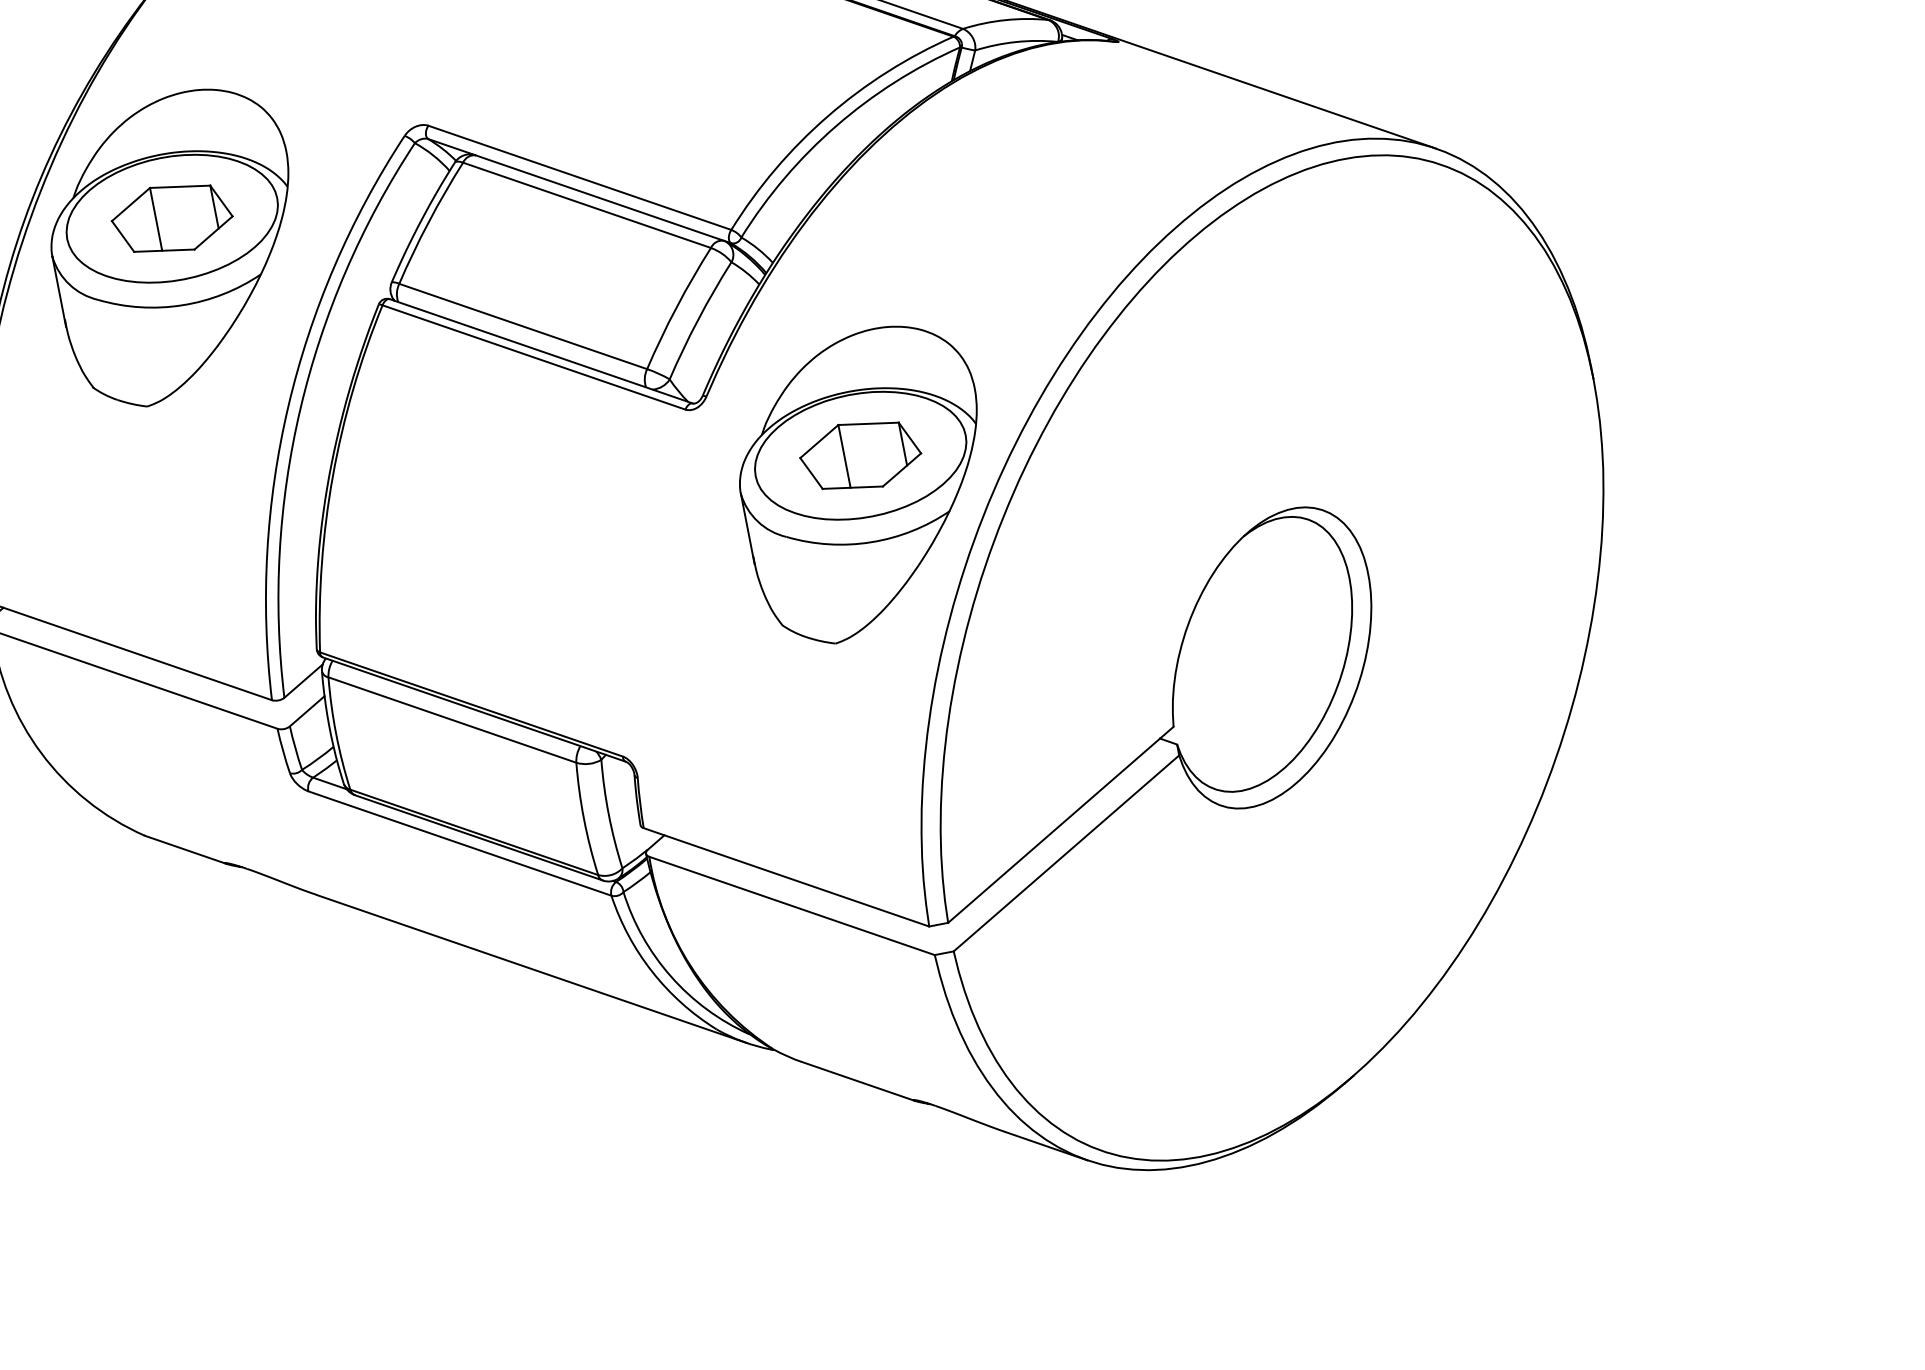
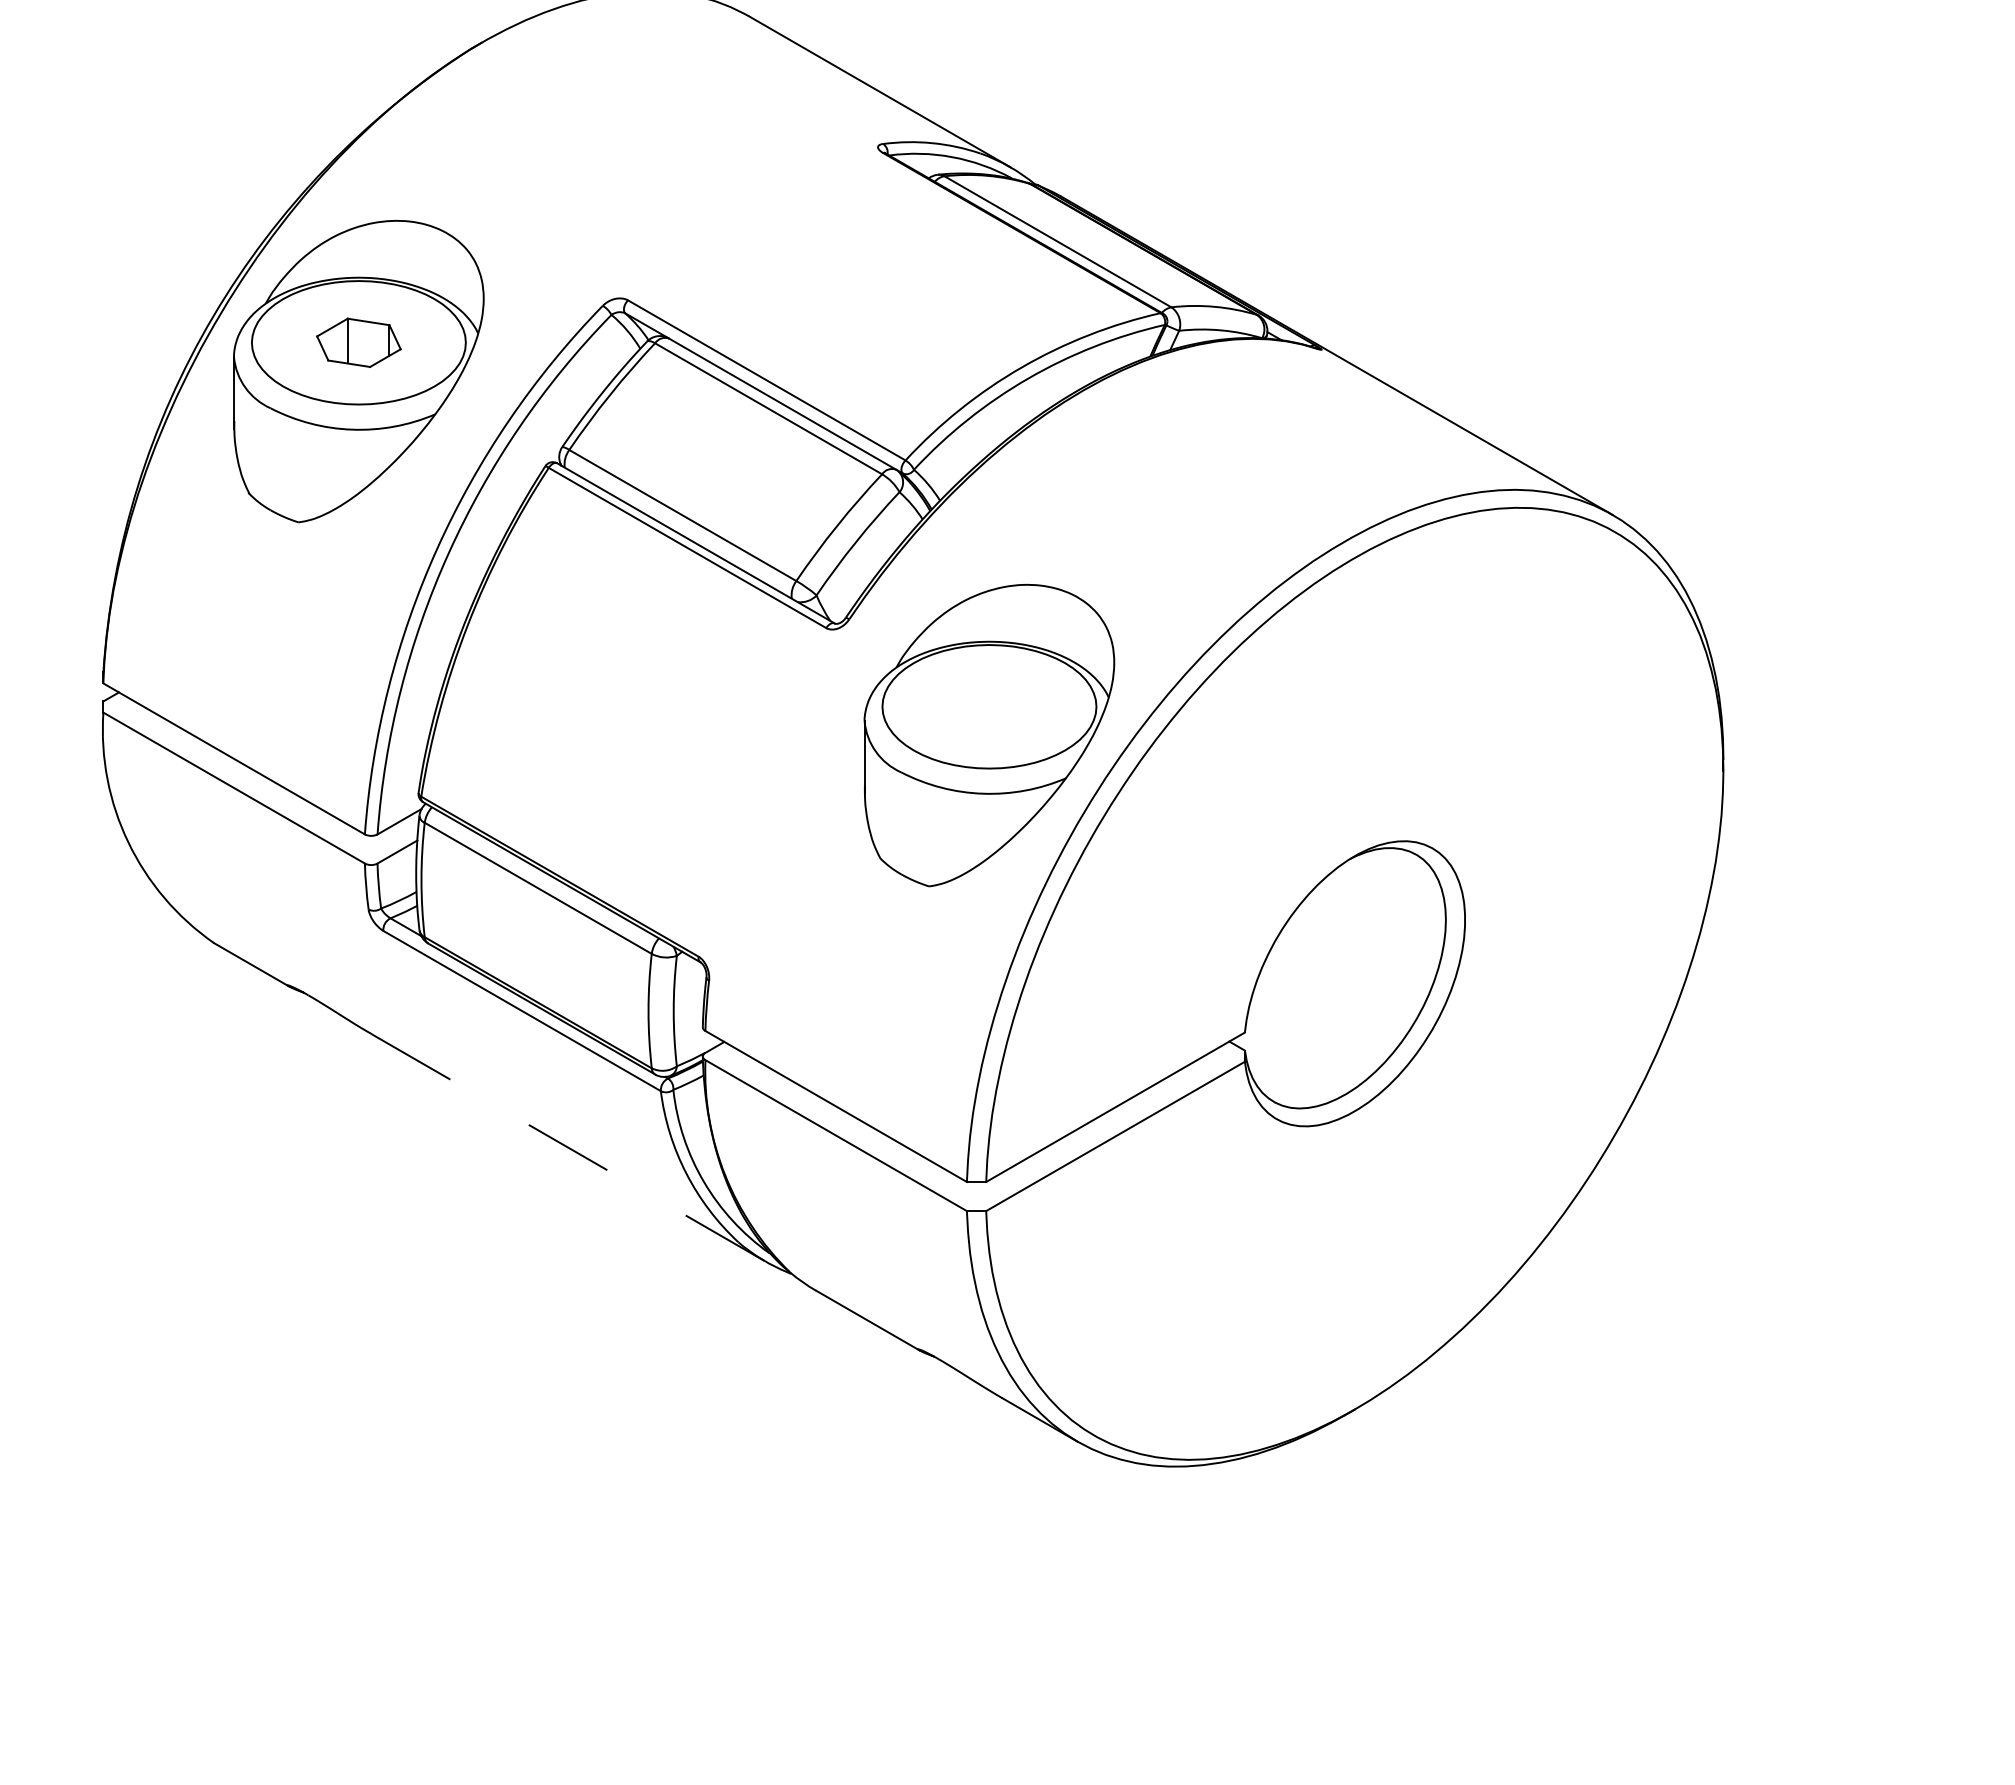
part: (171, 218) -> (358, 342), size x0.7
part: (860, 455) -> (989, 706), removed
line: (532, 969) -> (569, 1148), solid -> dashed

